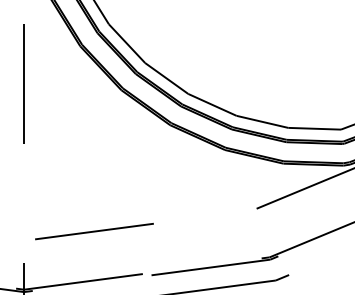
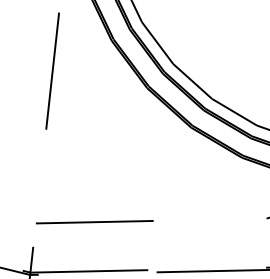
line: (94, 231) -> (94, 222), moved

